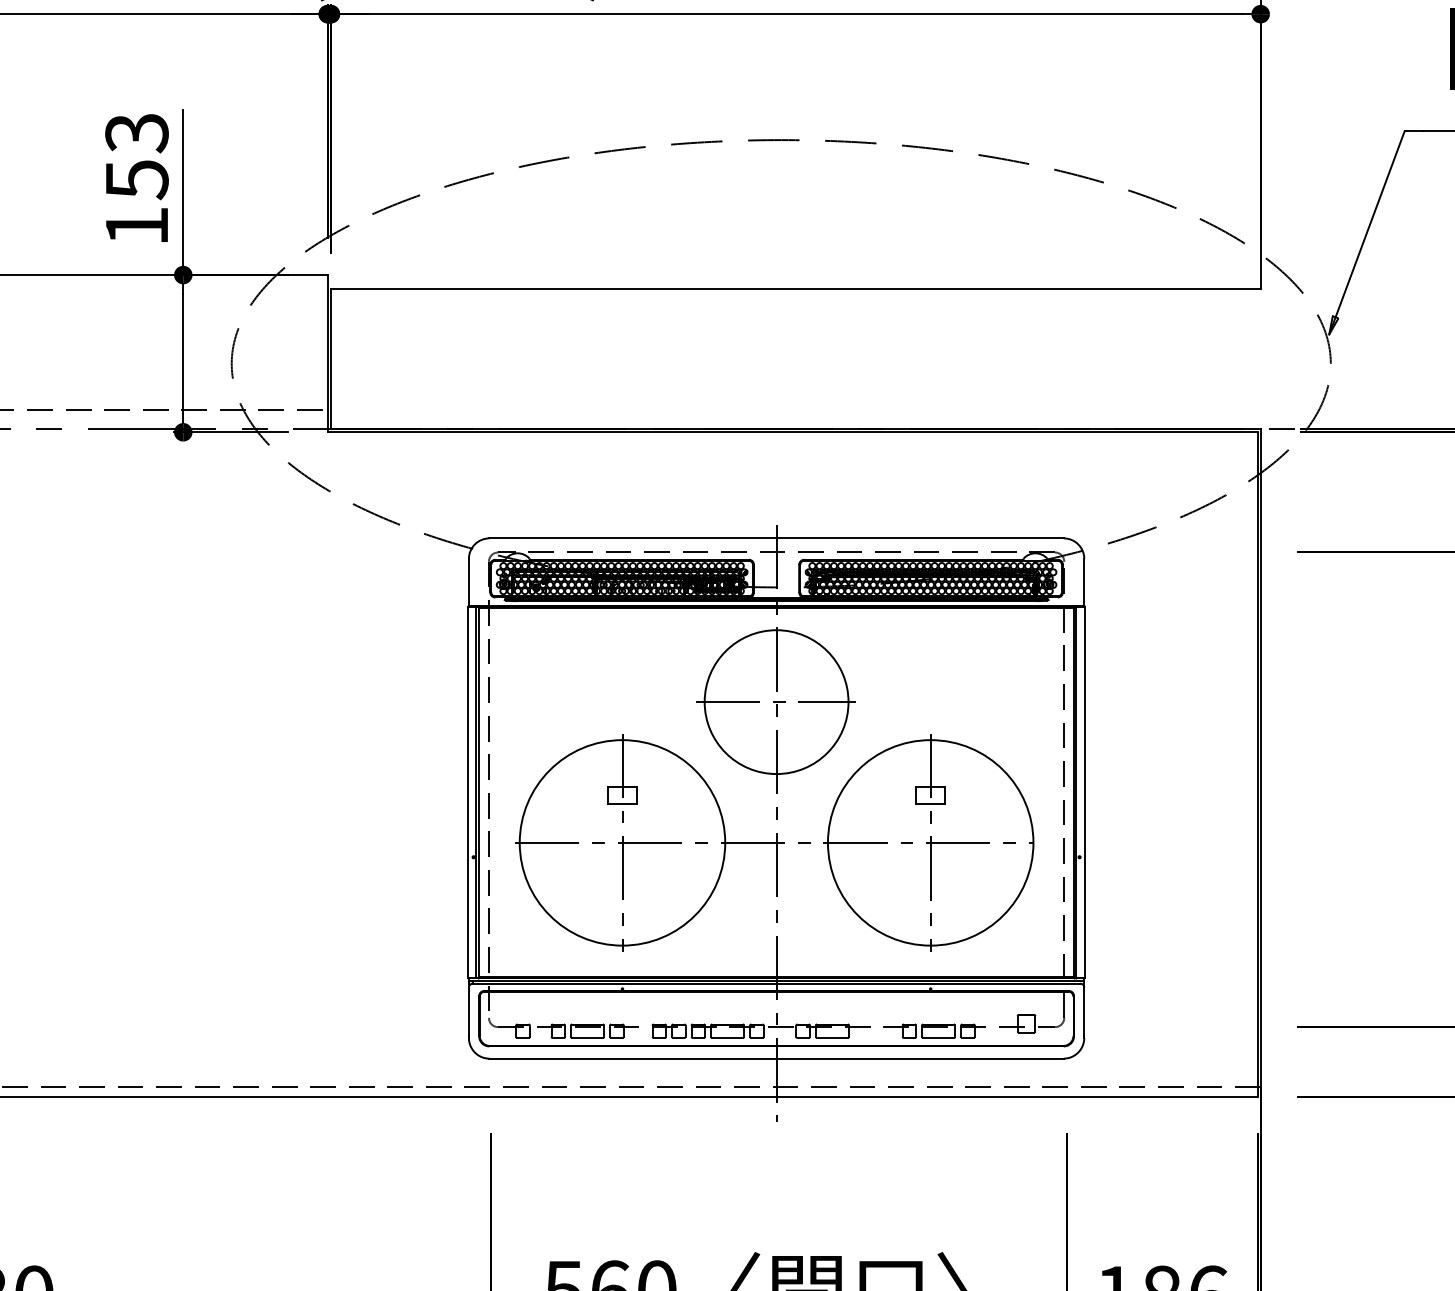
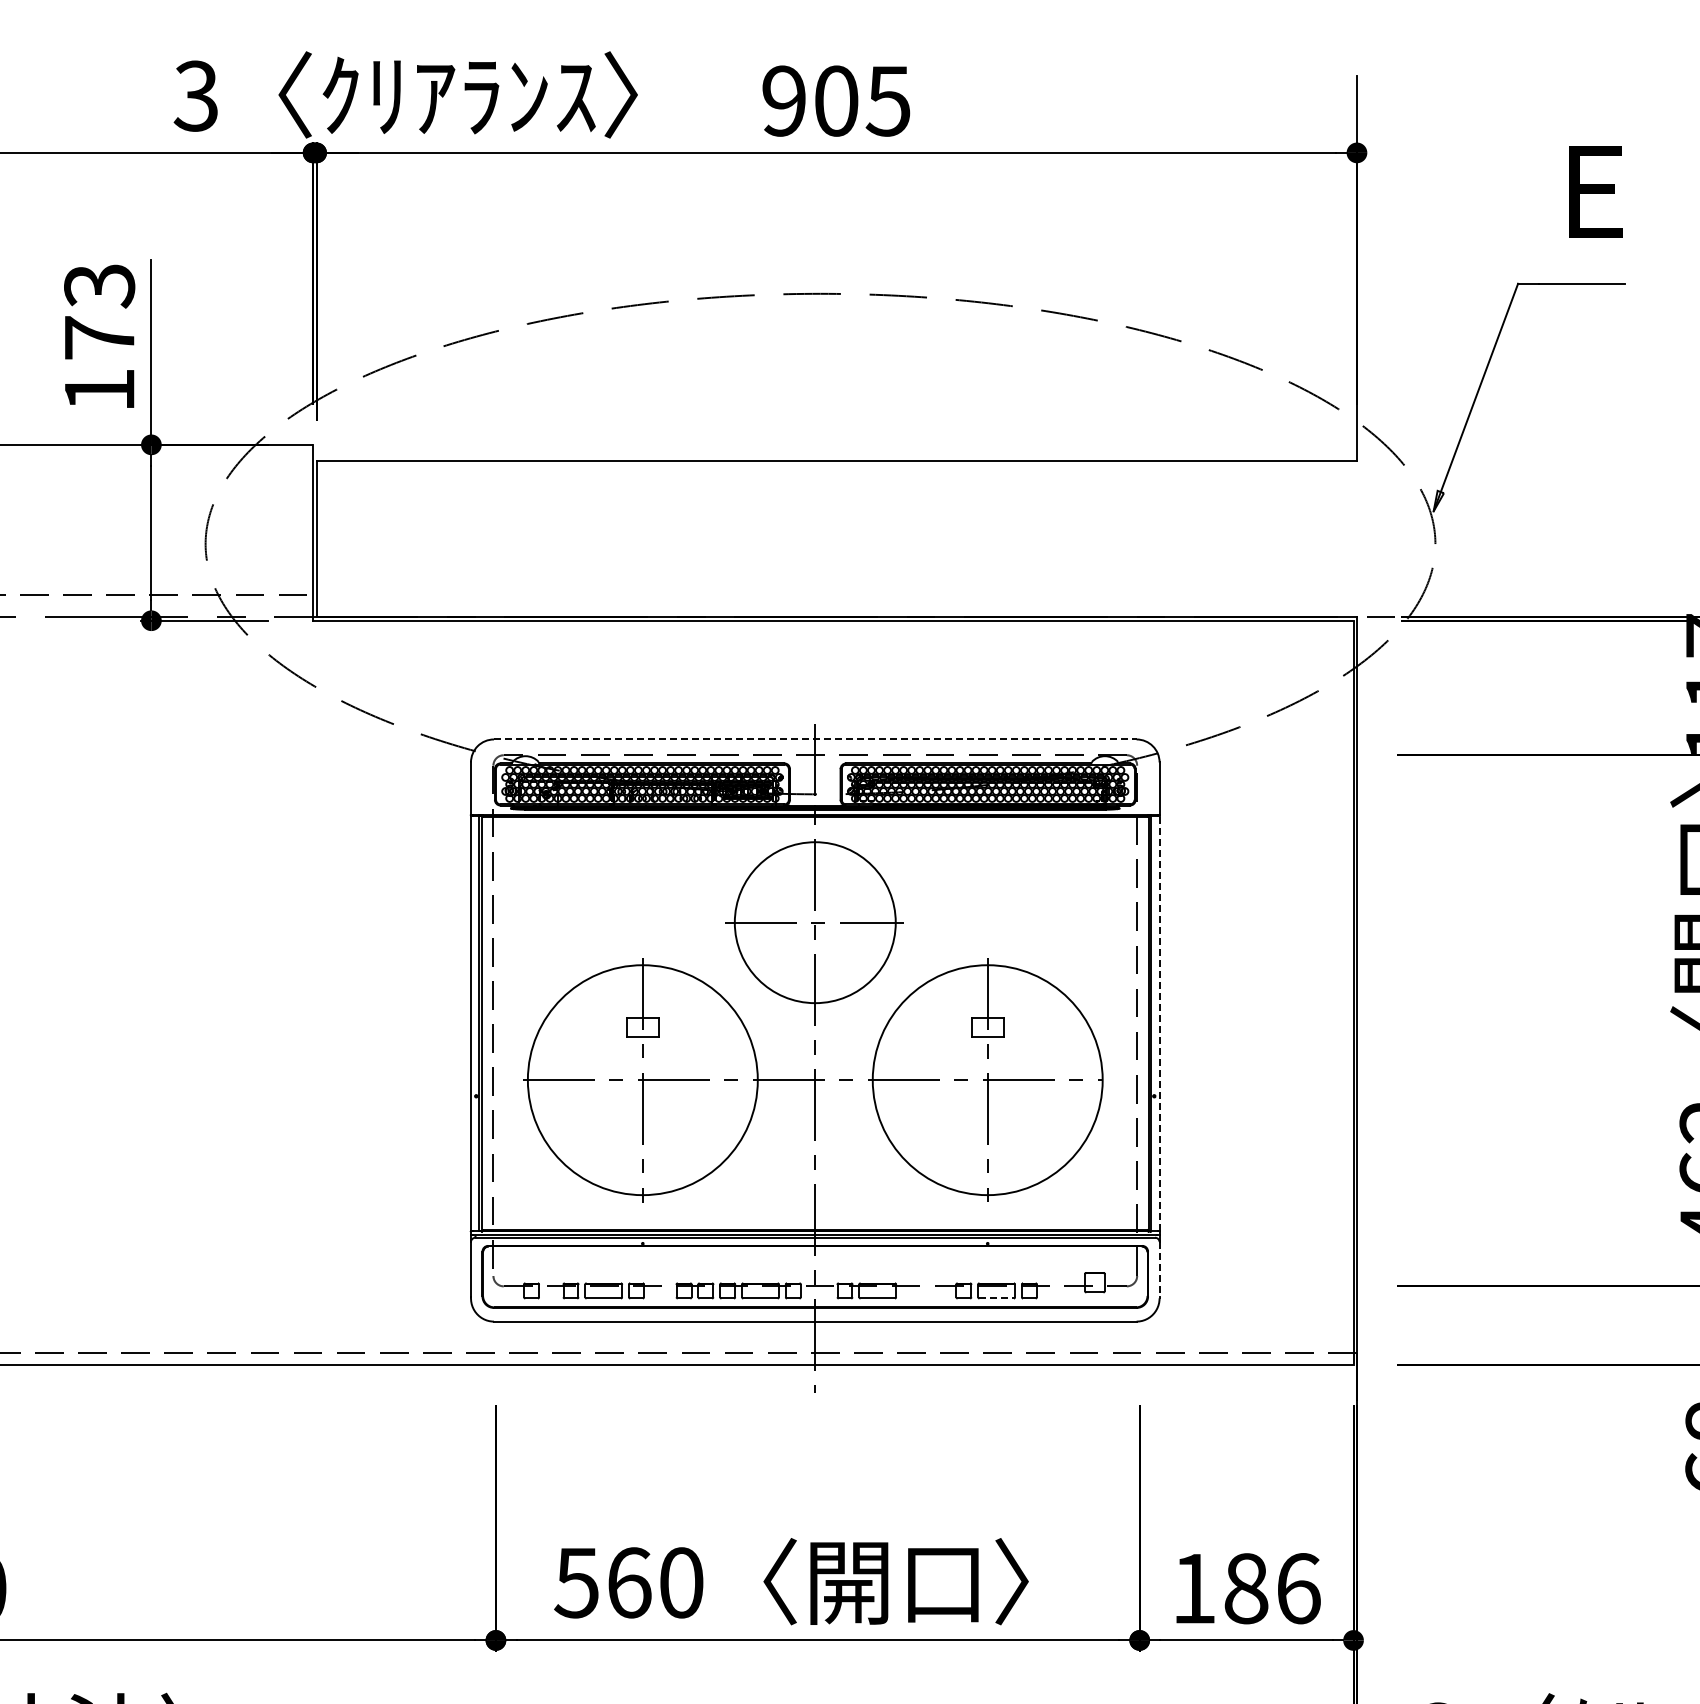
text: (137, 180) -> (100, 338), 153 -> 173
line: (776, 538) -> (815, 739), solid -> dashed
line: (1085, 792) -> (1160, 1023), solid -> dashed
line: (1084, 1012) -> (1159, 1269), solid -> dashed
line: (939, 1037) -> (997, 1298), solid -> dashed

